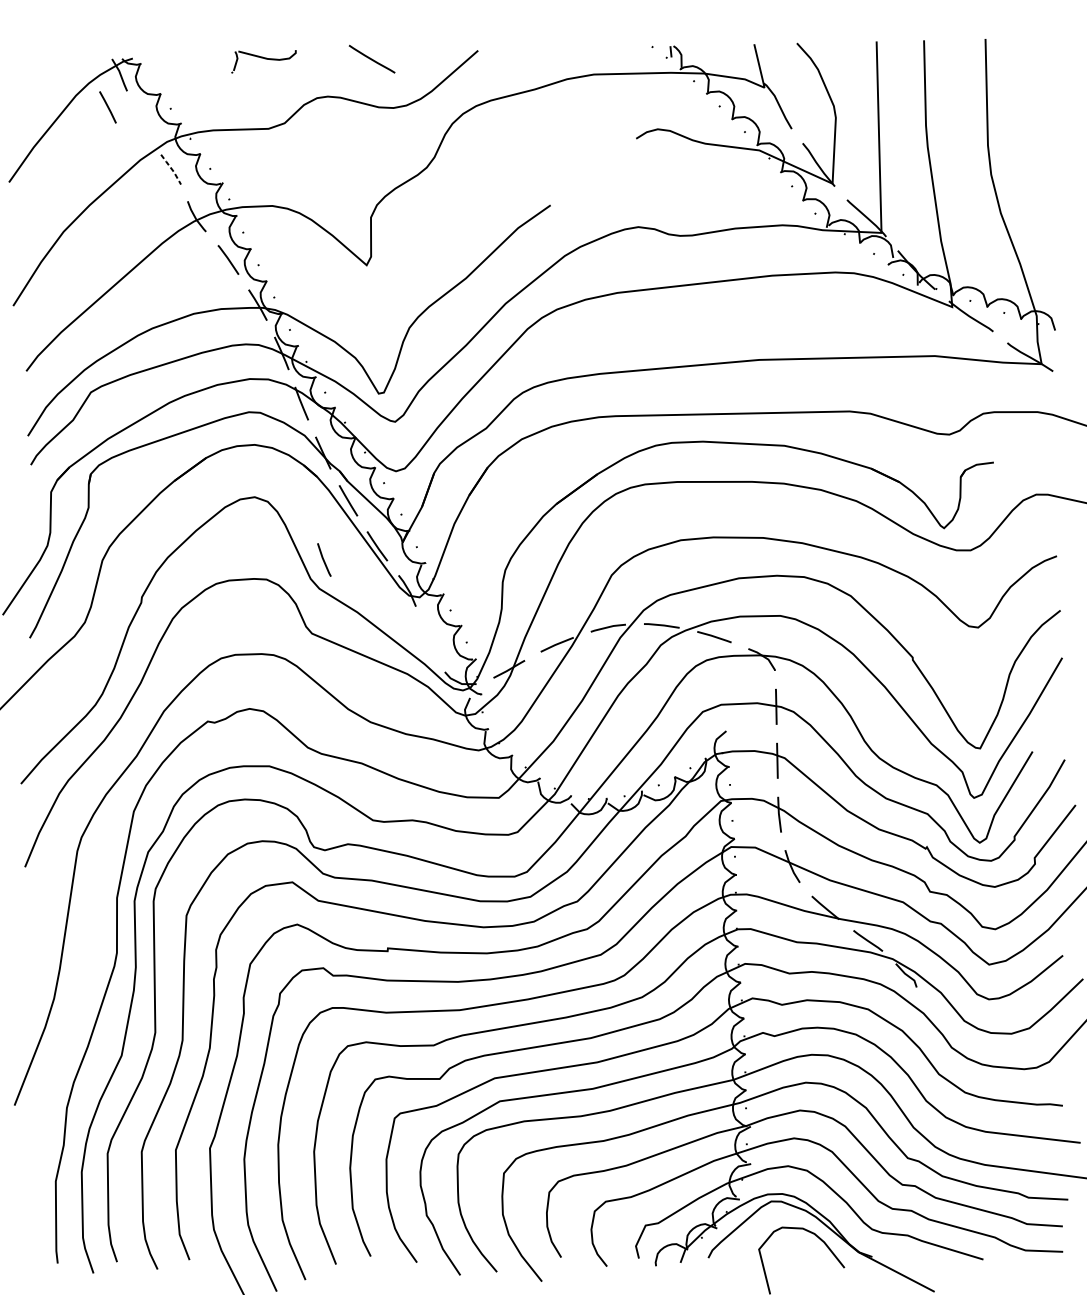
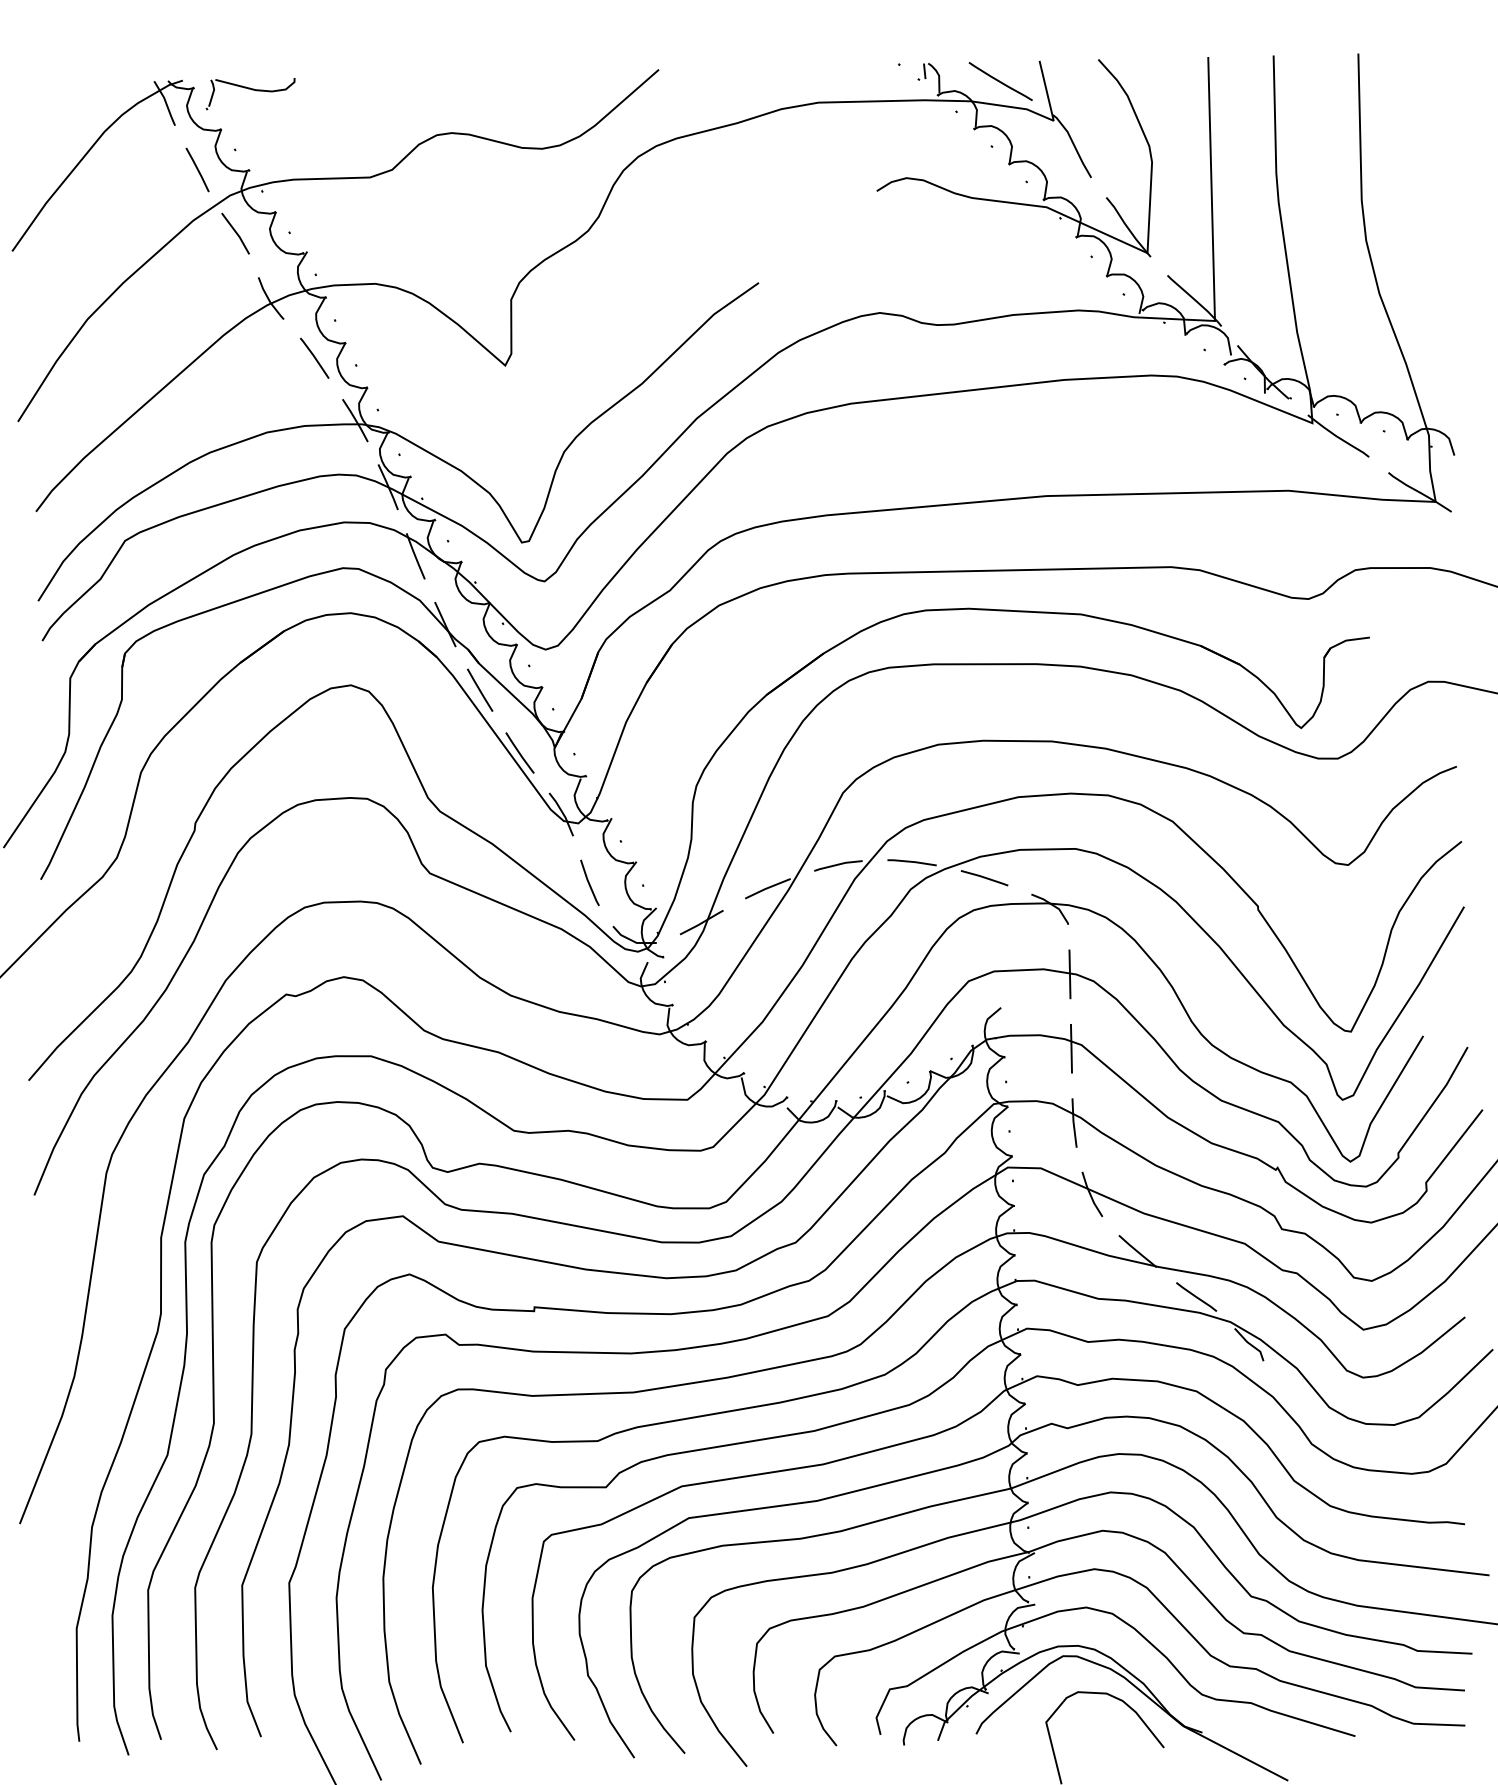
line: (371, 59) -> (1000, 81), moved
part: (263, 62) -> (250, 94), moved
line: (107, 107) -> (197, 169), moved
line: (171, 169) -> (236, 233), dashed -> solid
line: (324, 559) -> (589, 882), moved

